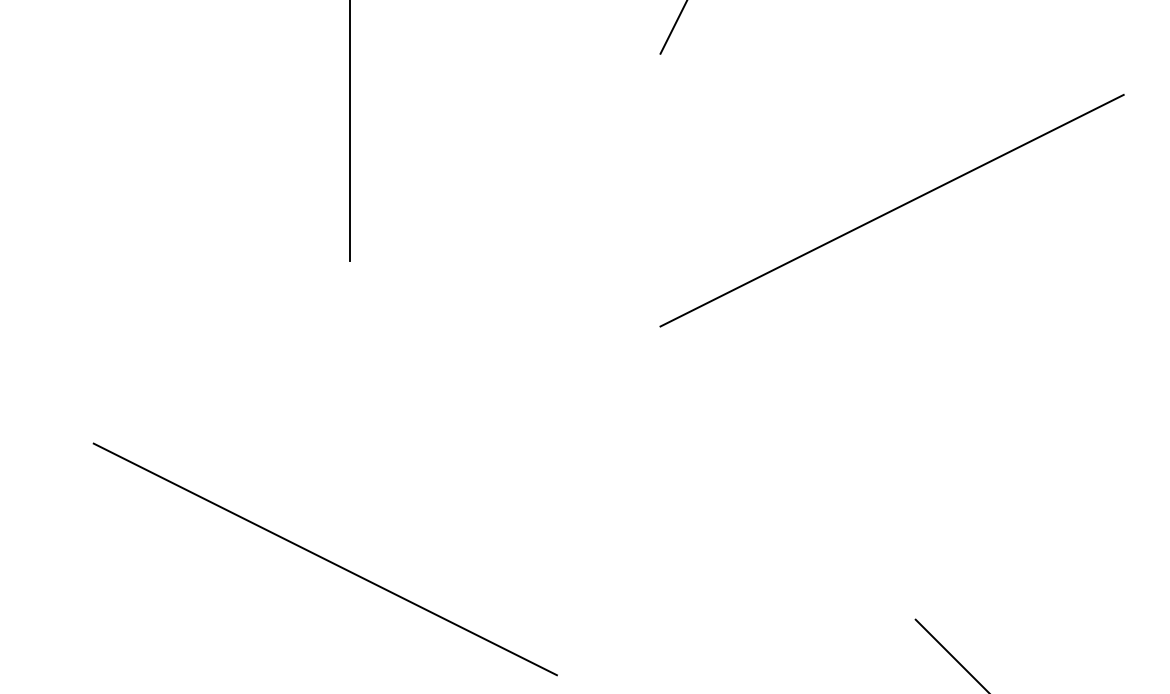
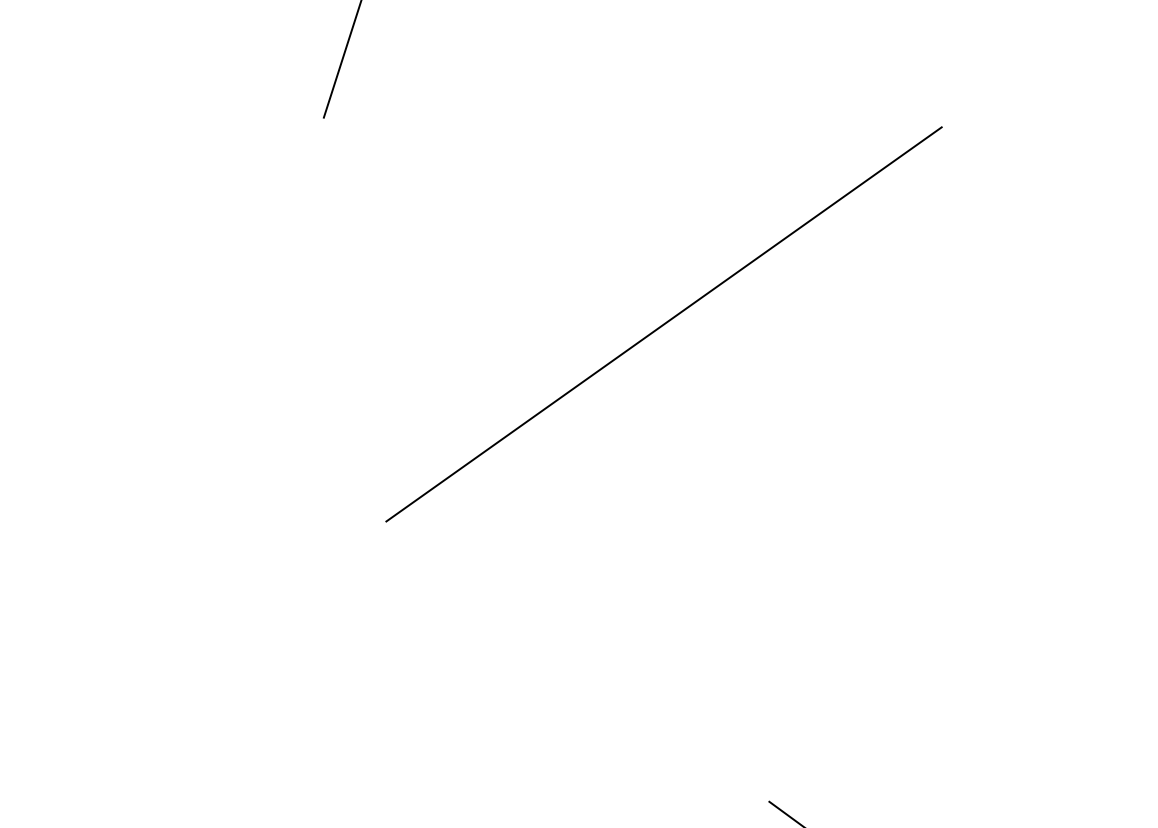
line: (891, 210) -> (663, 324), moved

